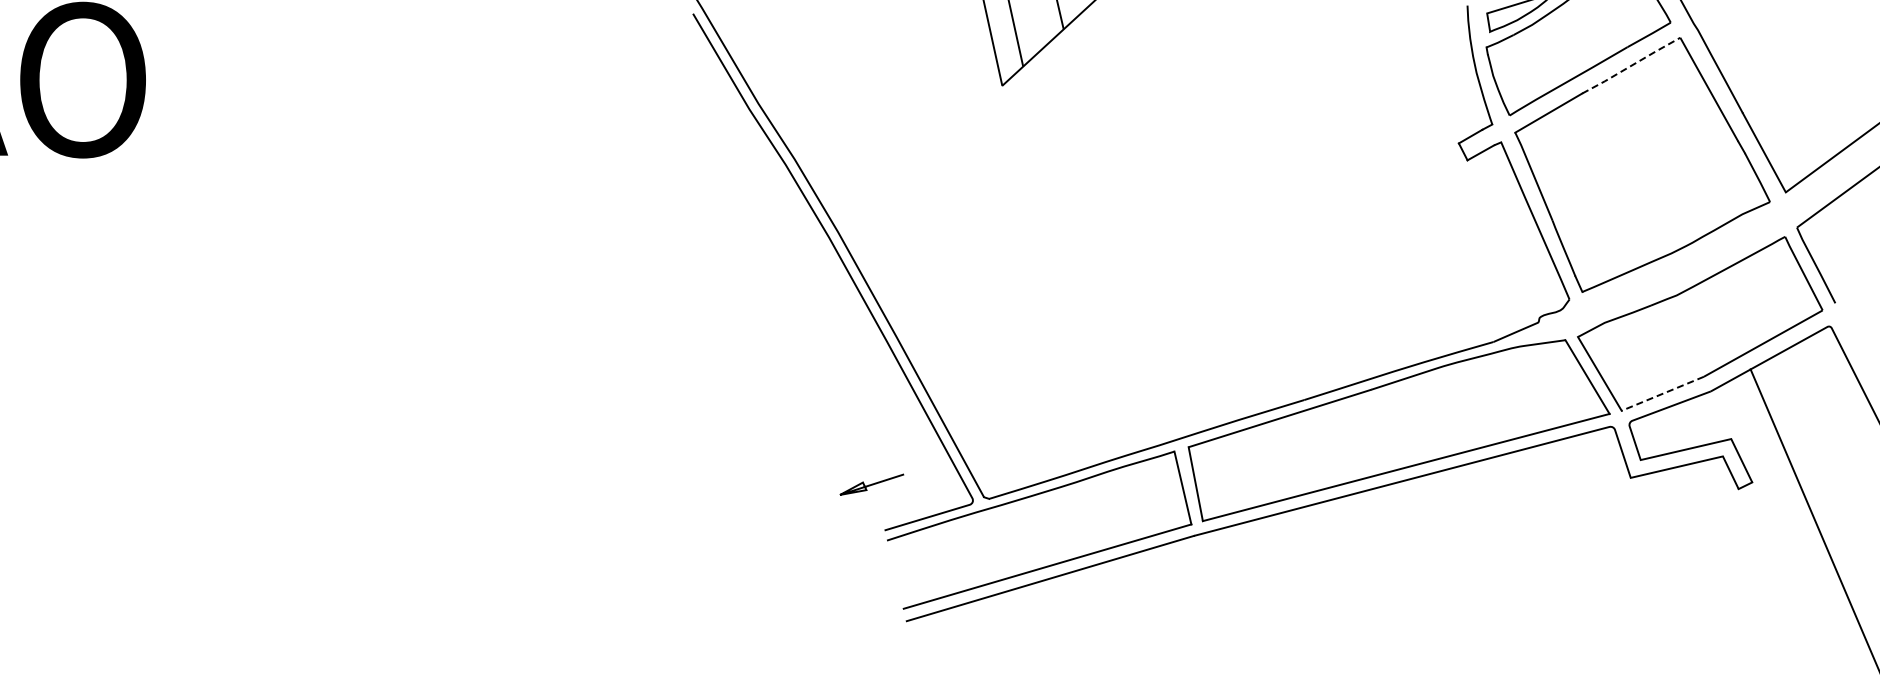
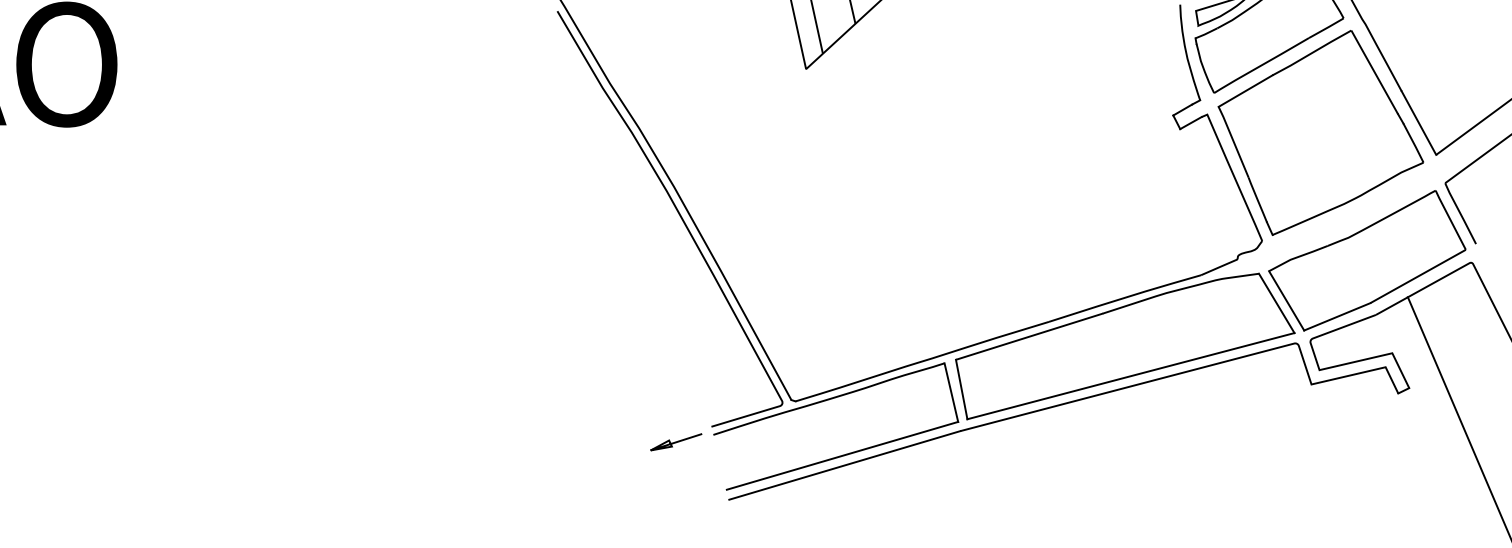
line: (1631, 65) -> (1312, 52), dashed -> solid
line: (1662, 393) -> (1337, 316), dashed -> solid
line: (871, 484) -> (675, 442), moved

